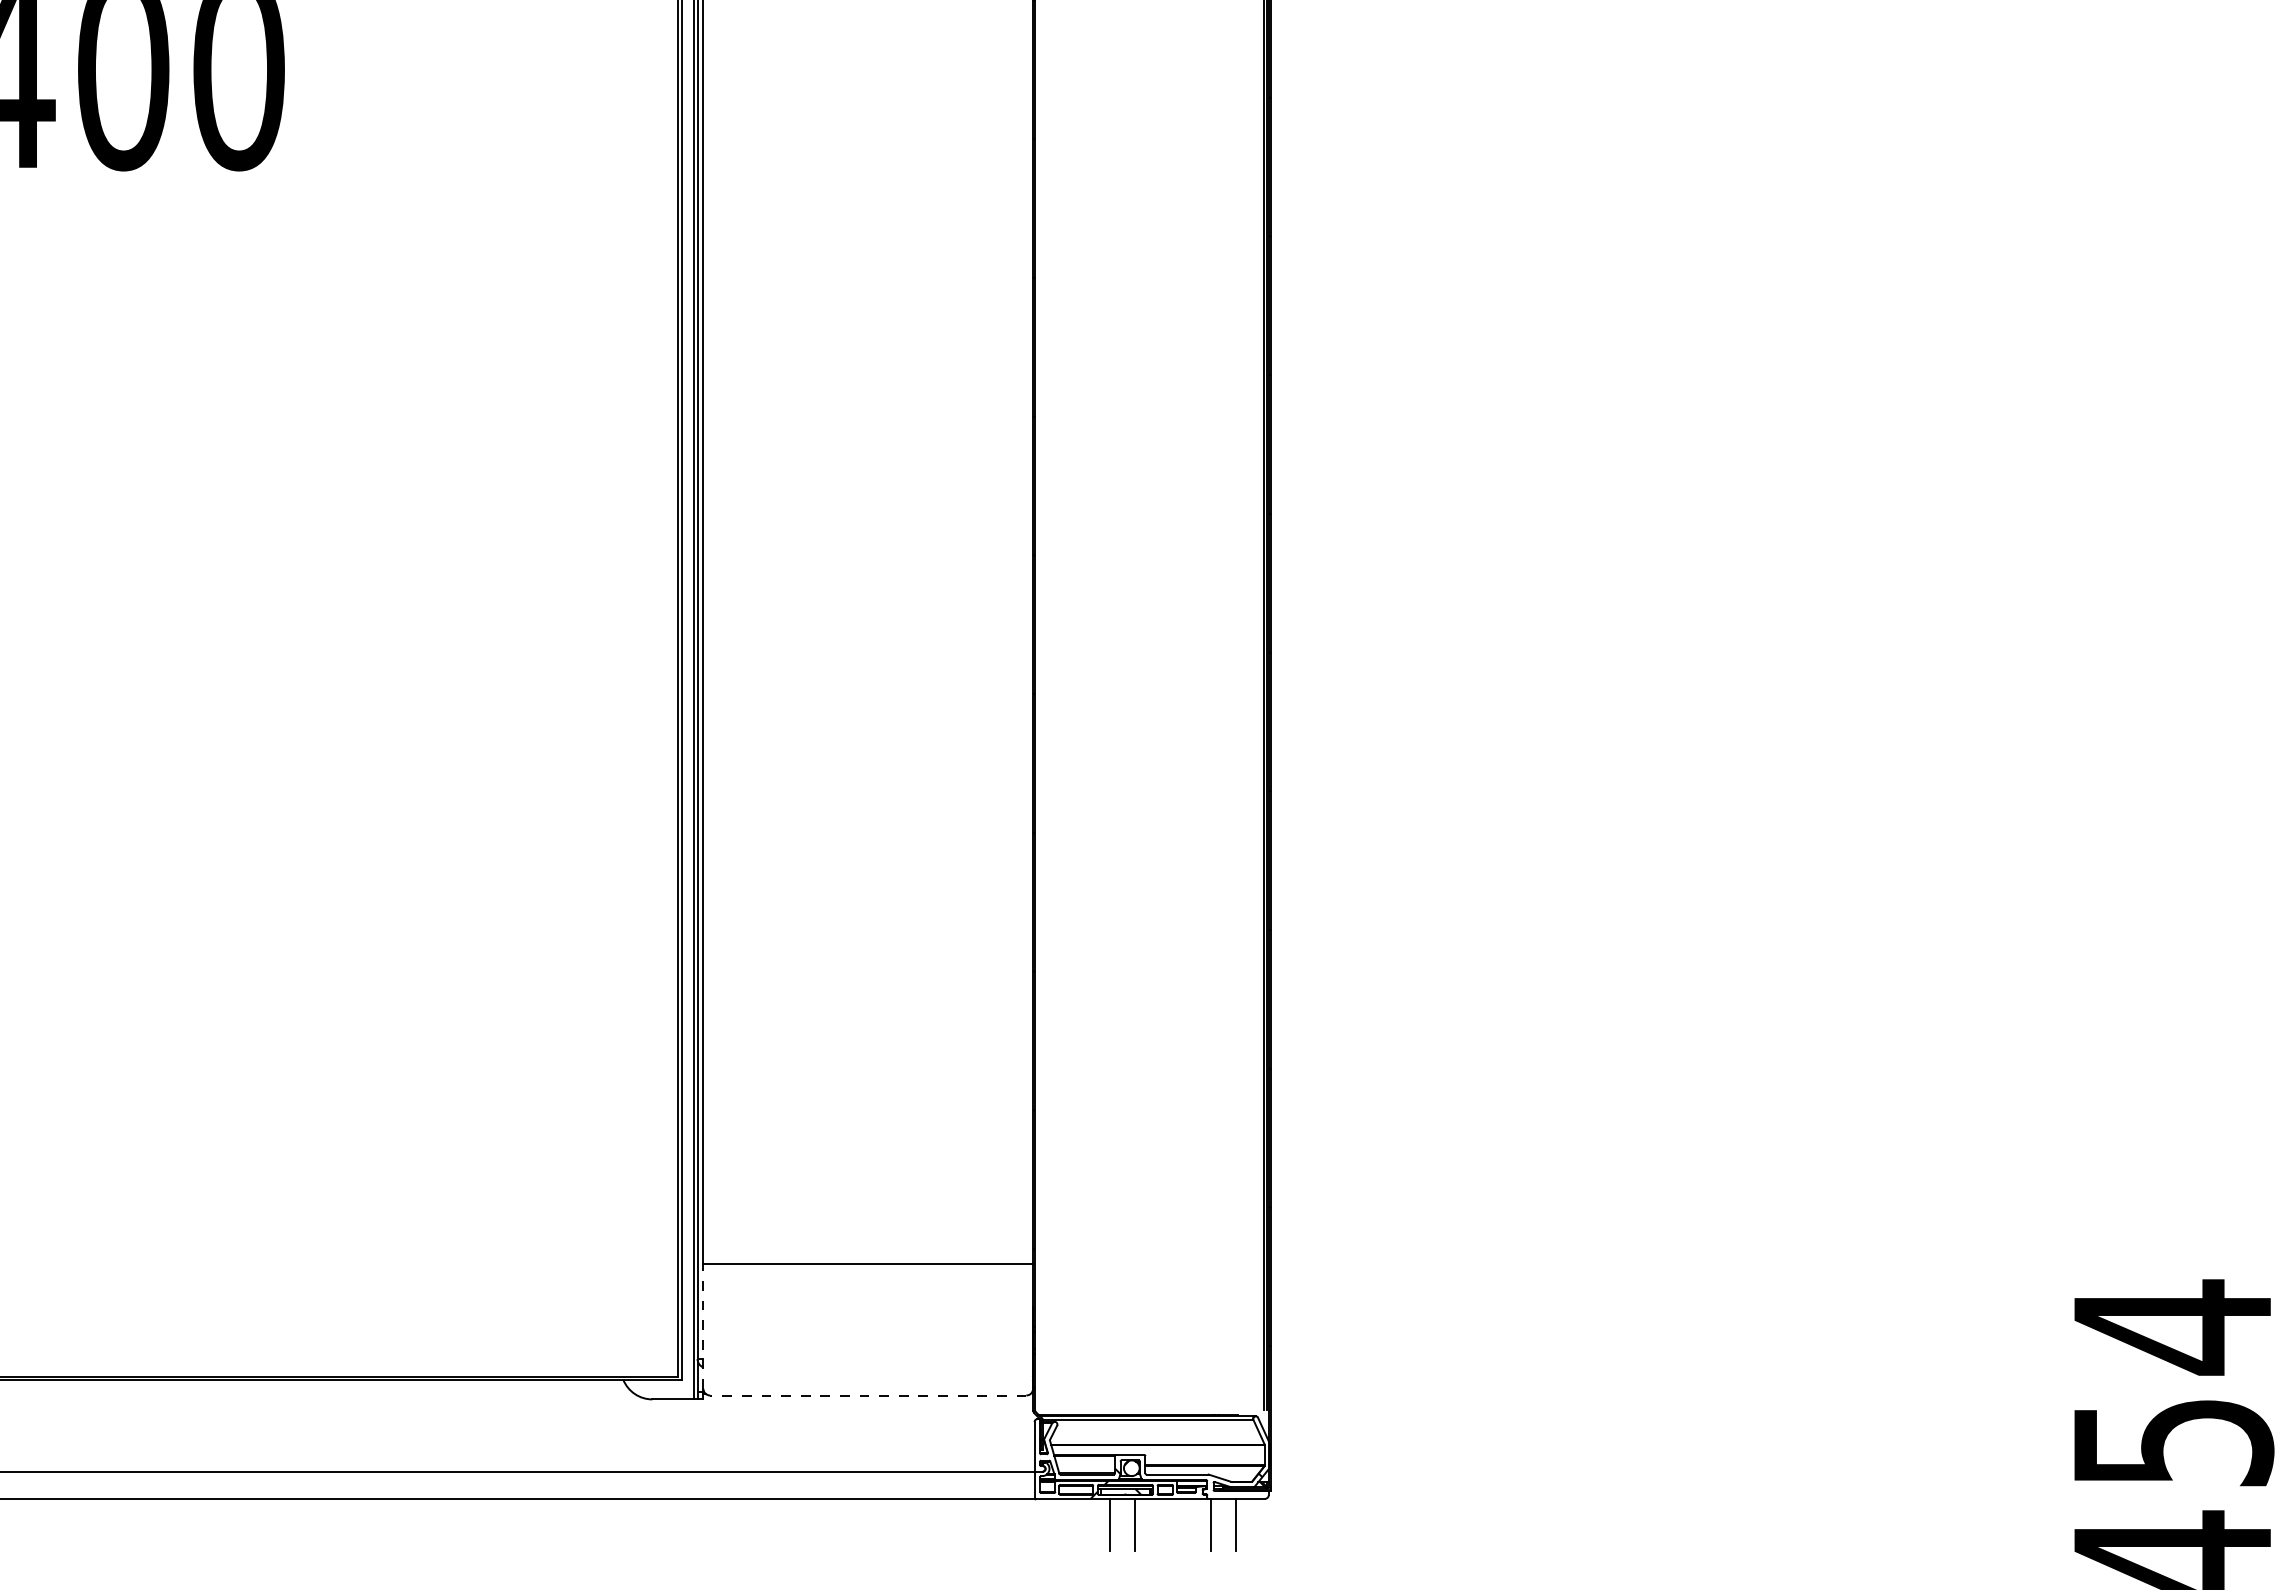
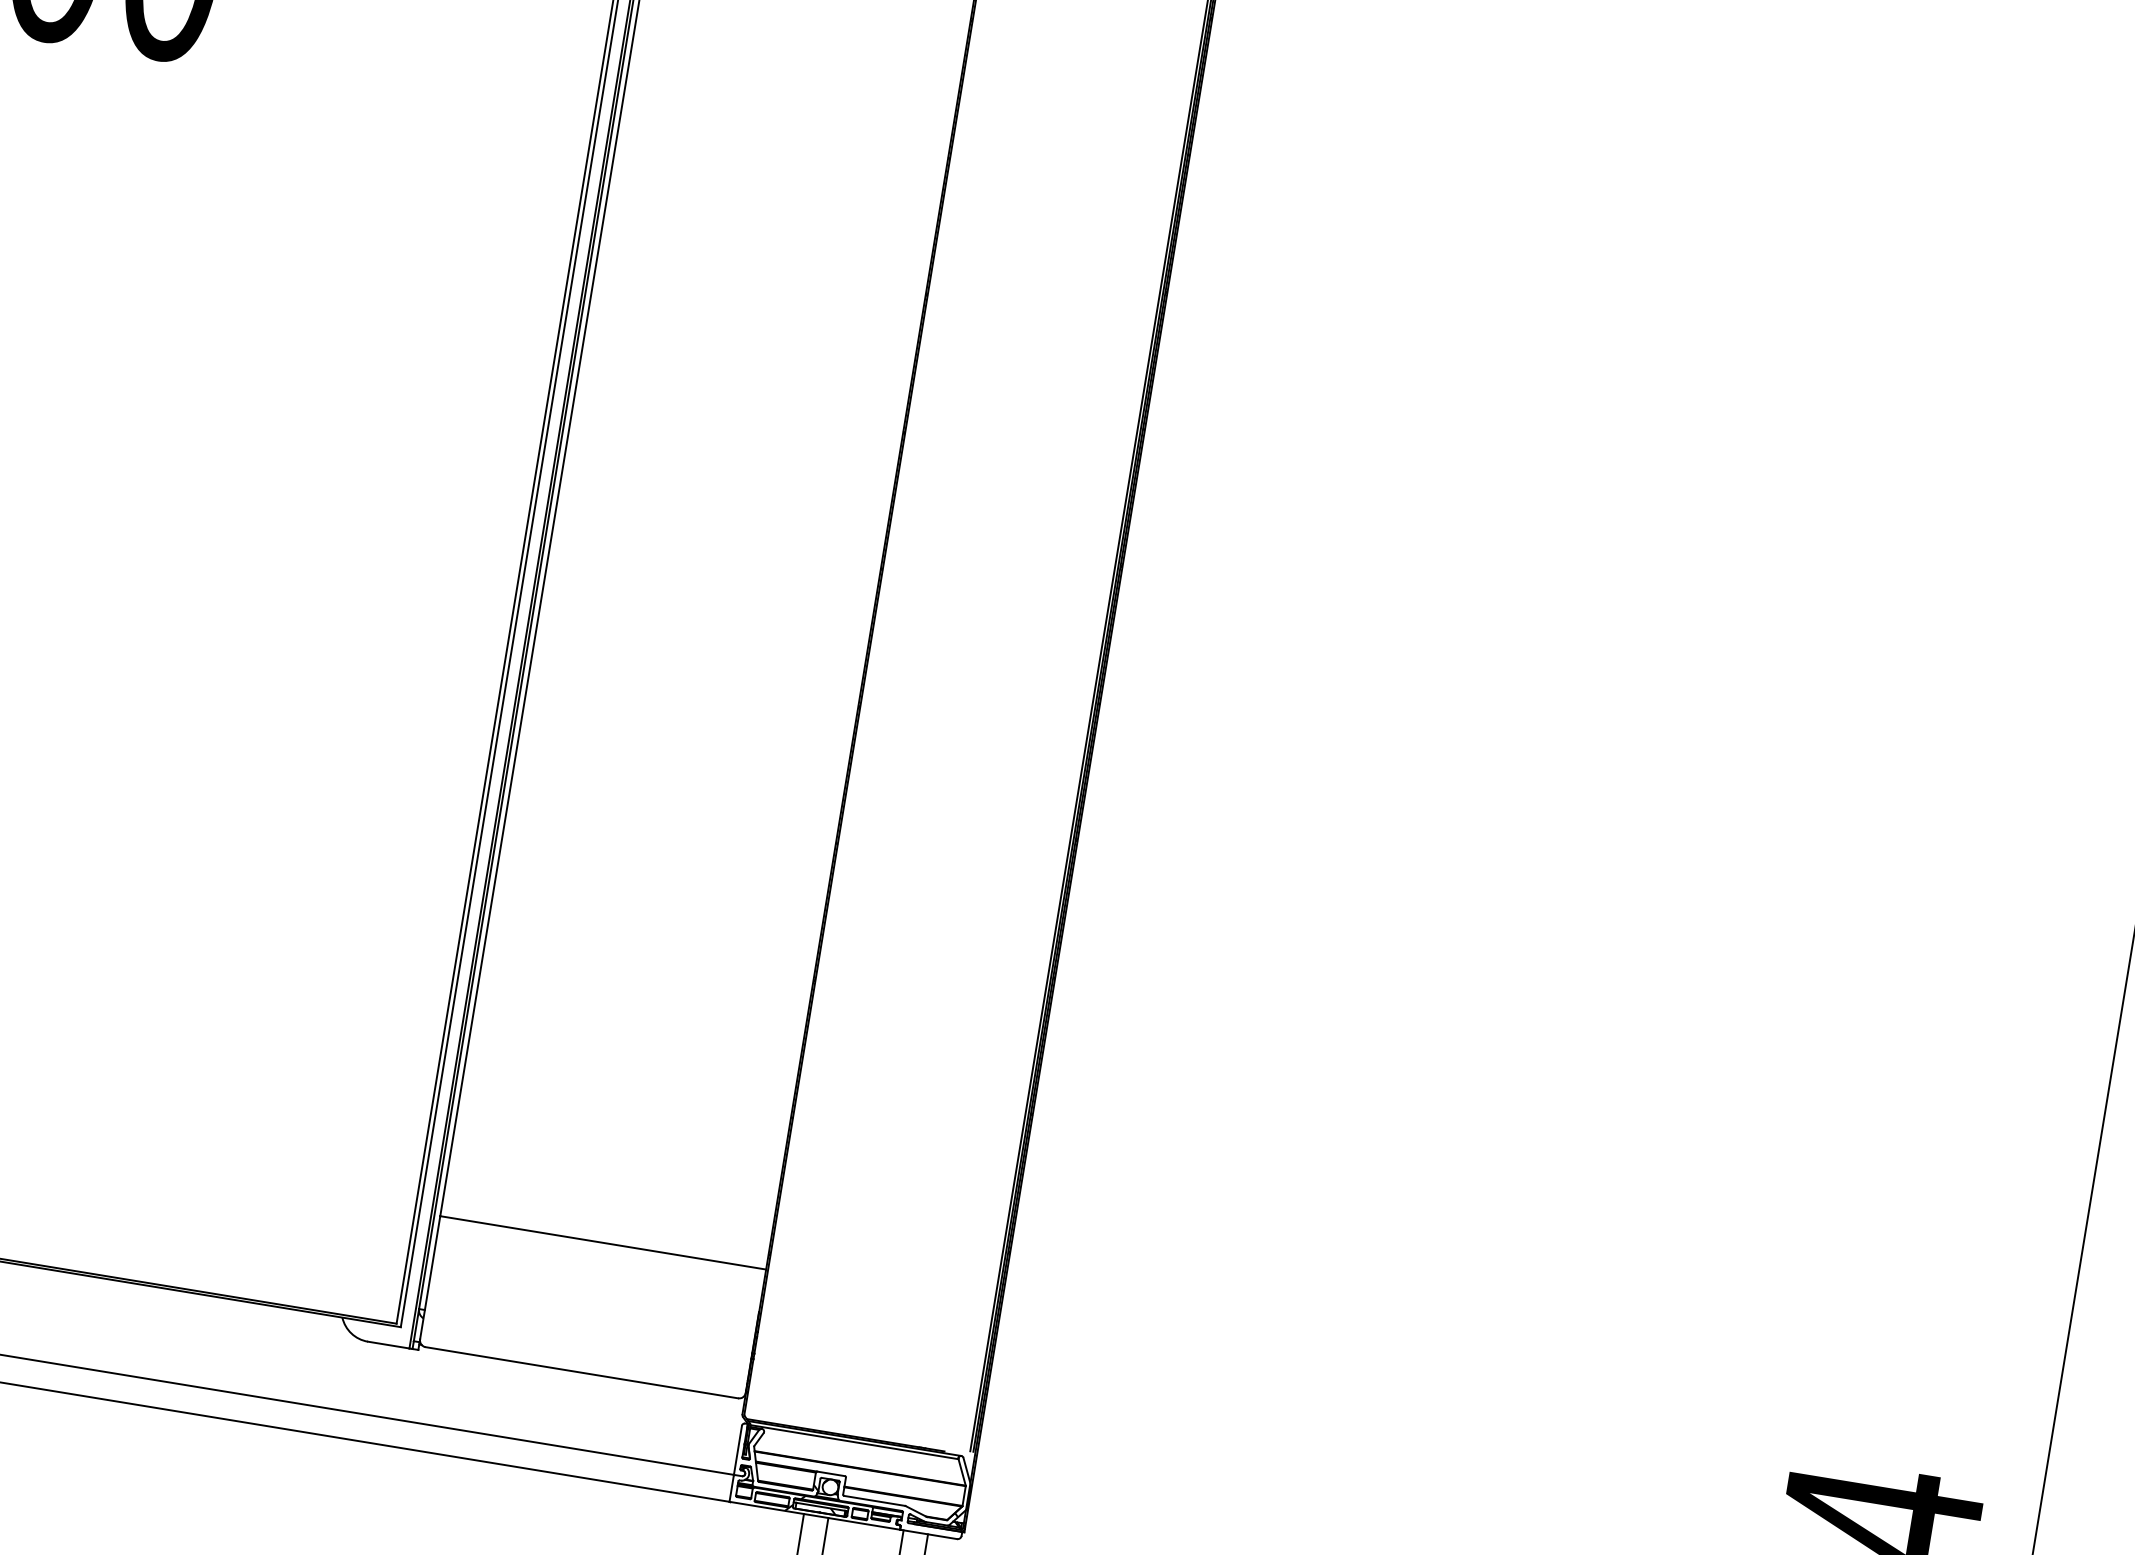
line: (703, 1325) -> (430, 1276), dashed -> solid
line: (867, 1395) -> (581, 1372), dashed -> solid

